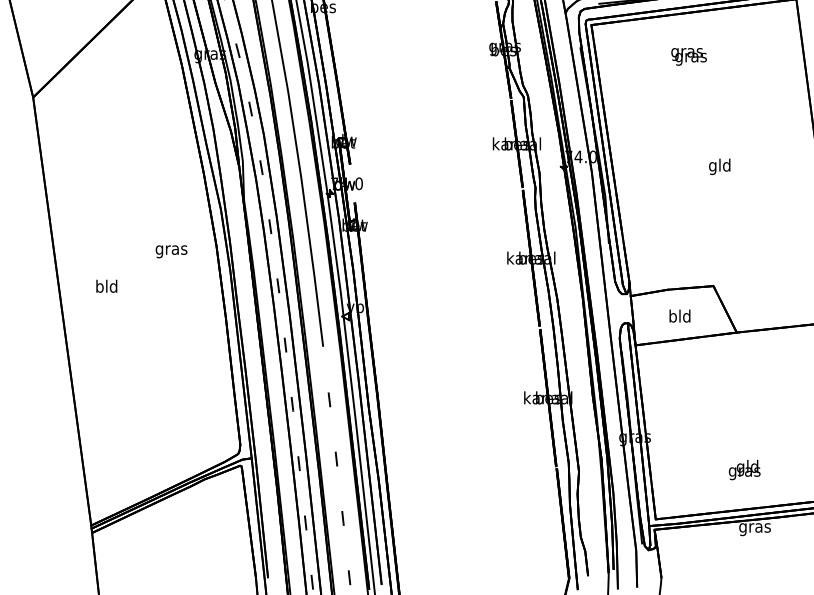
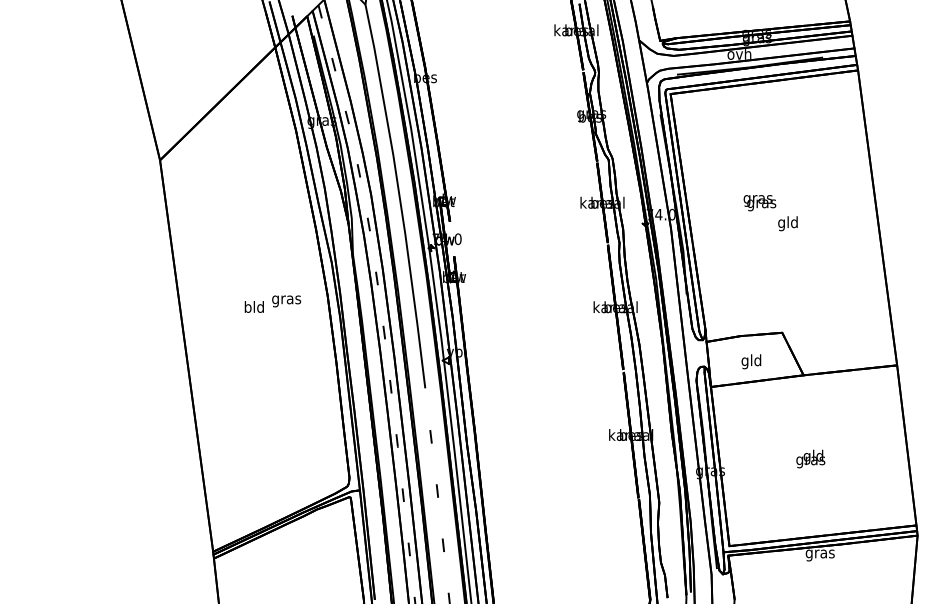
text: (688, 57) -> (759, 203), moved
text: (105, 285) -> (253, 306), moved
text: (672, 317) -> (744, 361), bld -> gld
text: (744, 469) -> (810, 458), moved

